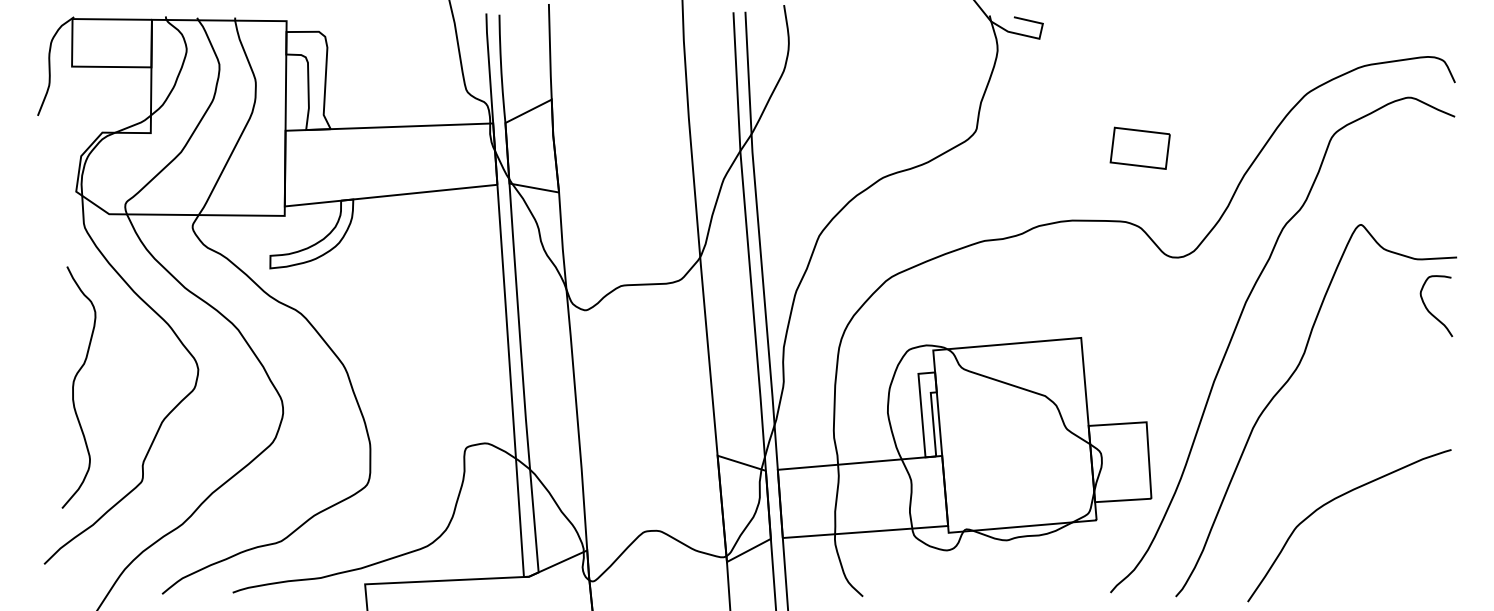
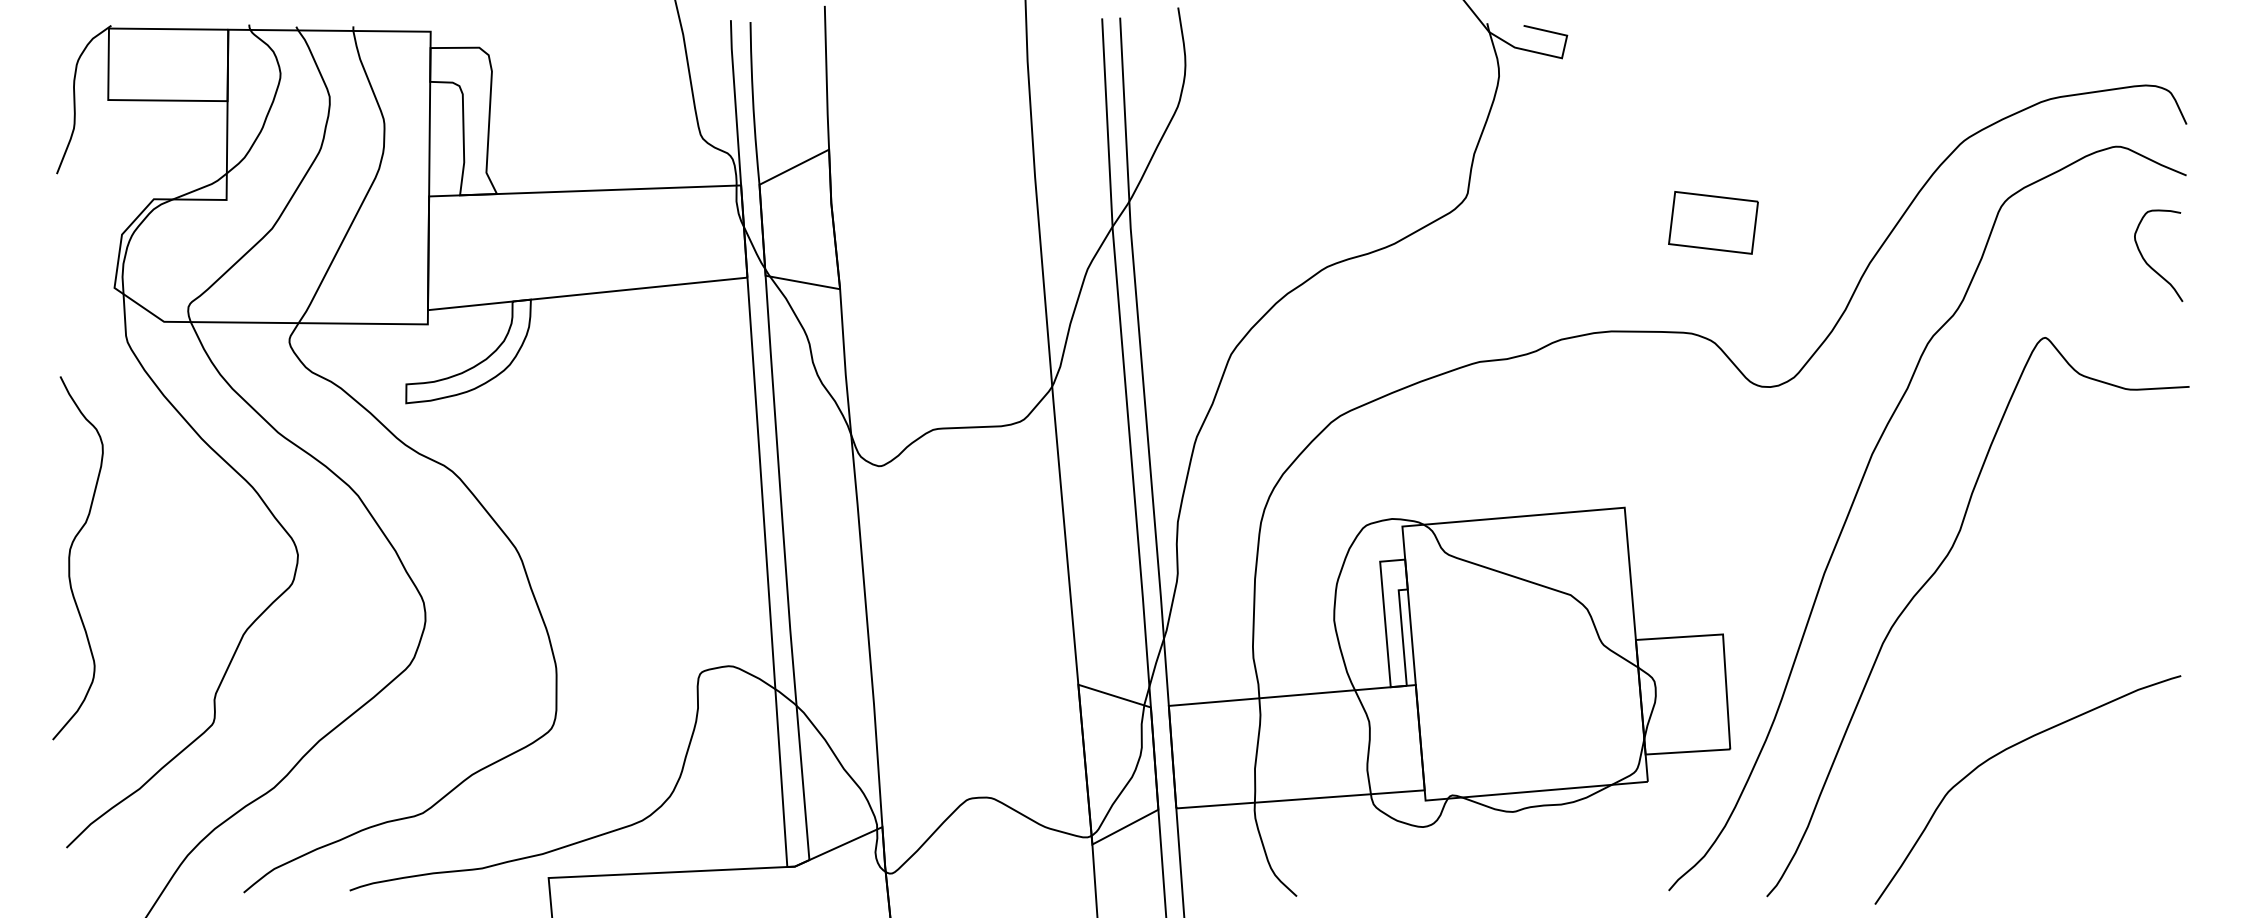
curve: (1430, 311) -> (2149, 263), moved
curve: (74, 385) -> (71, 555), moved

